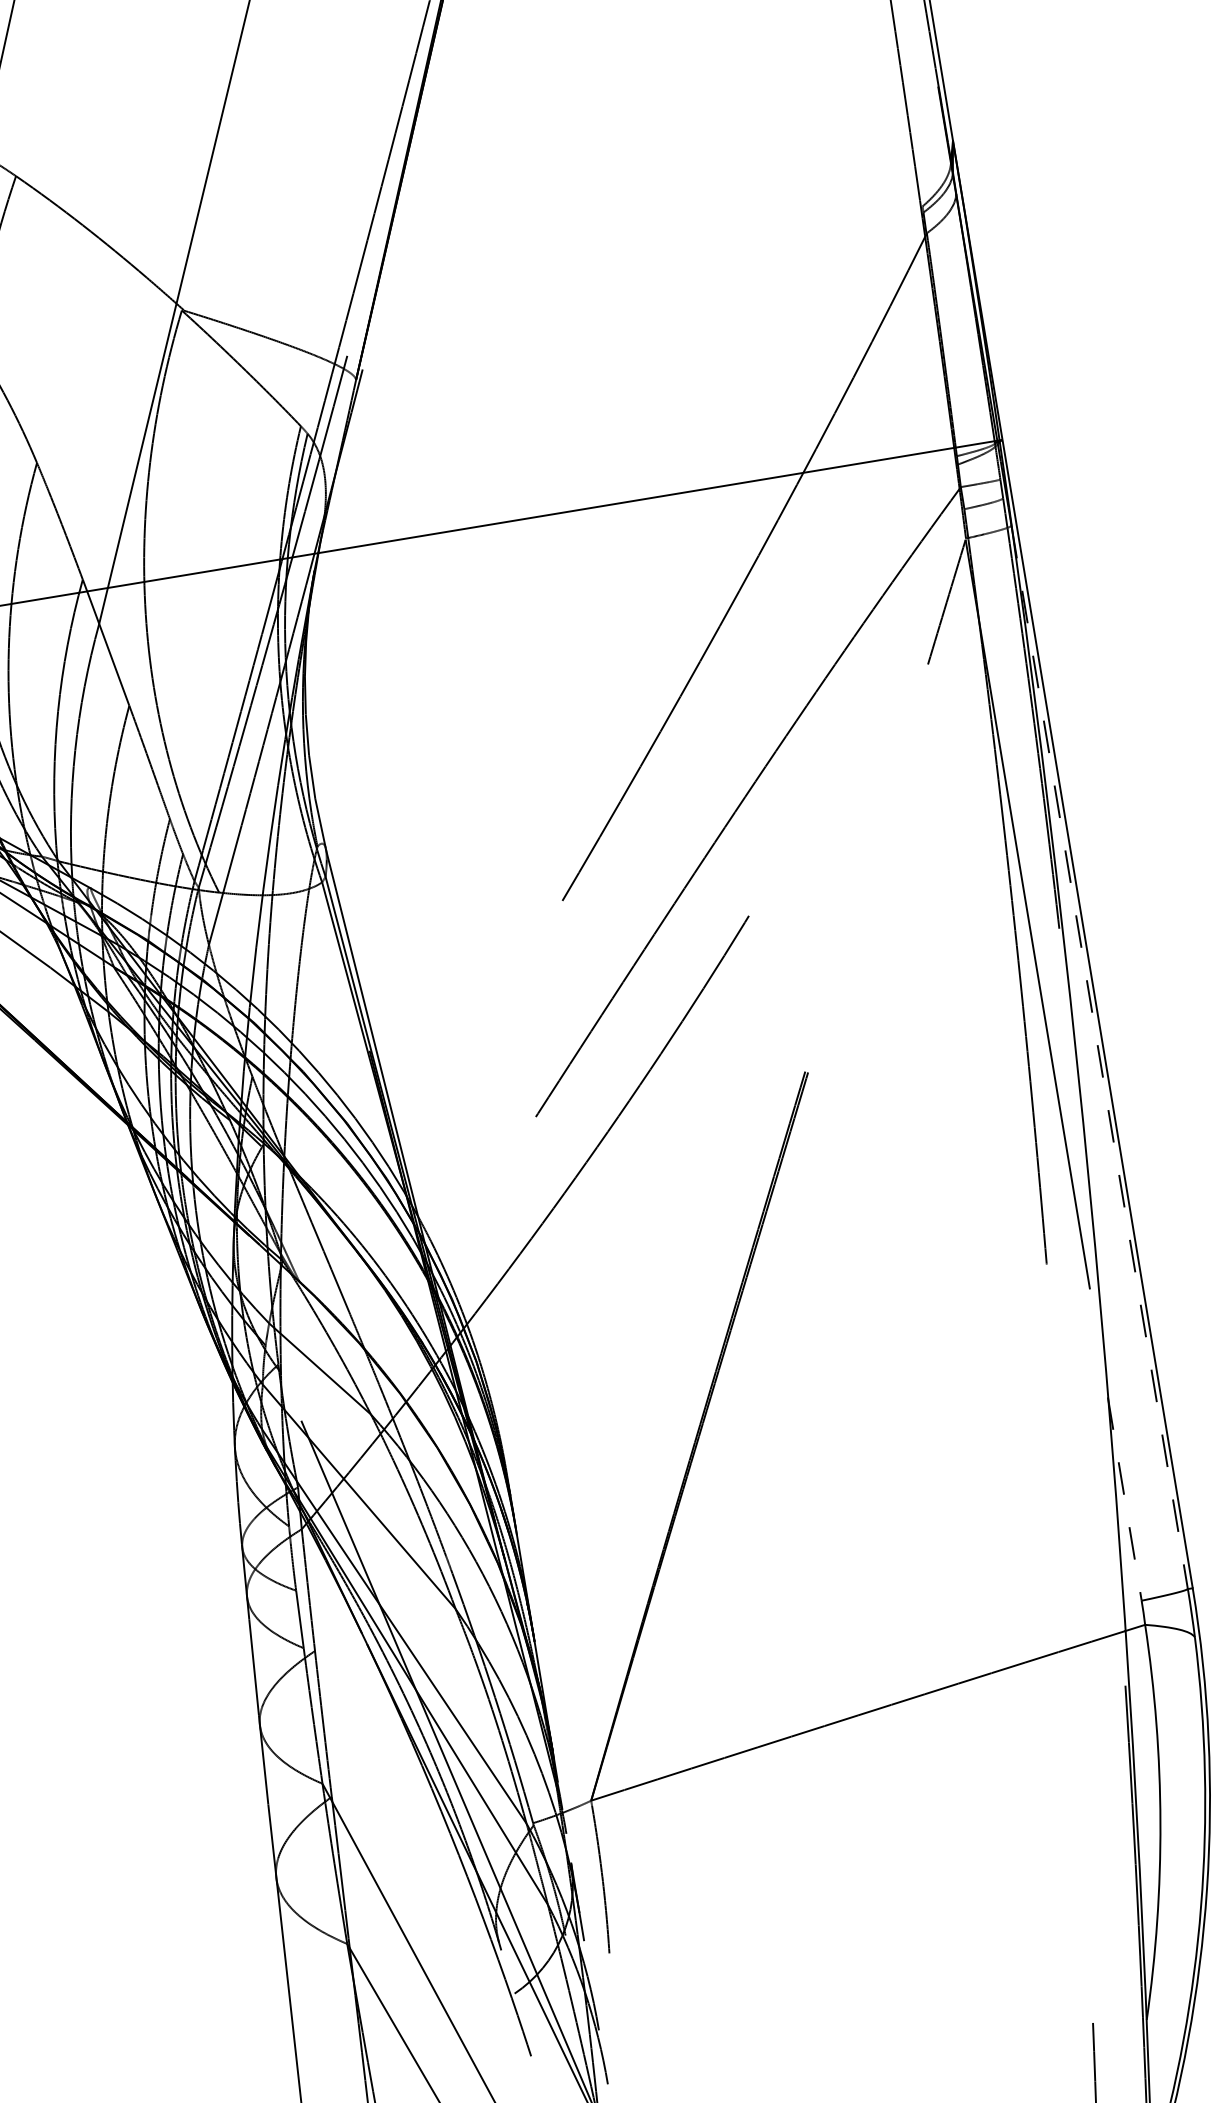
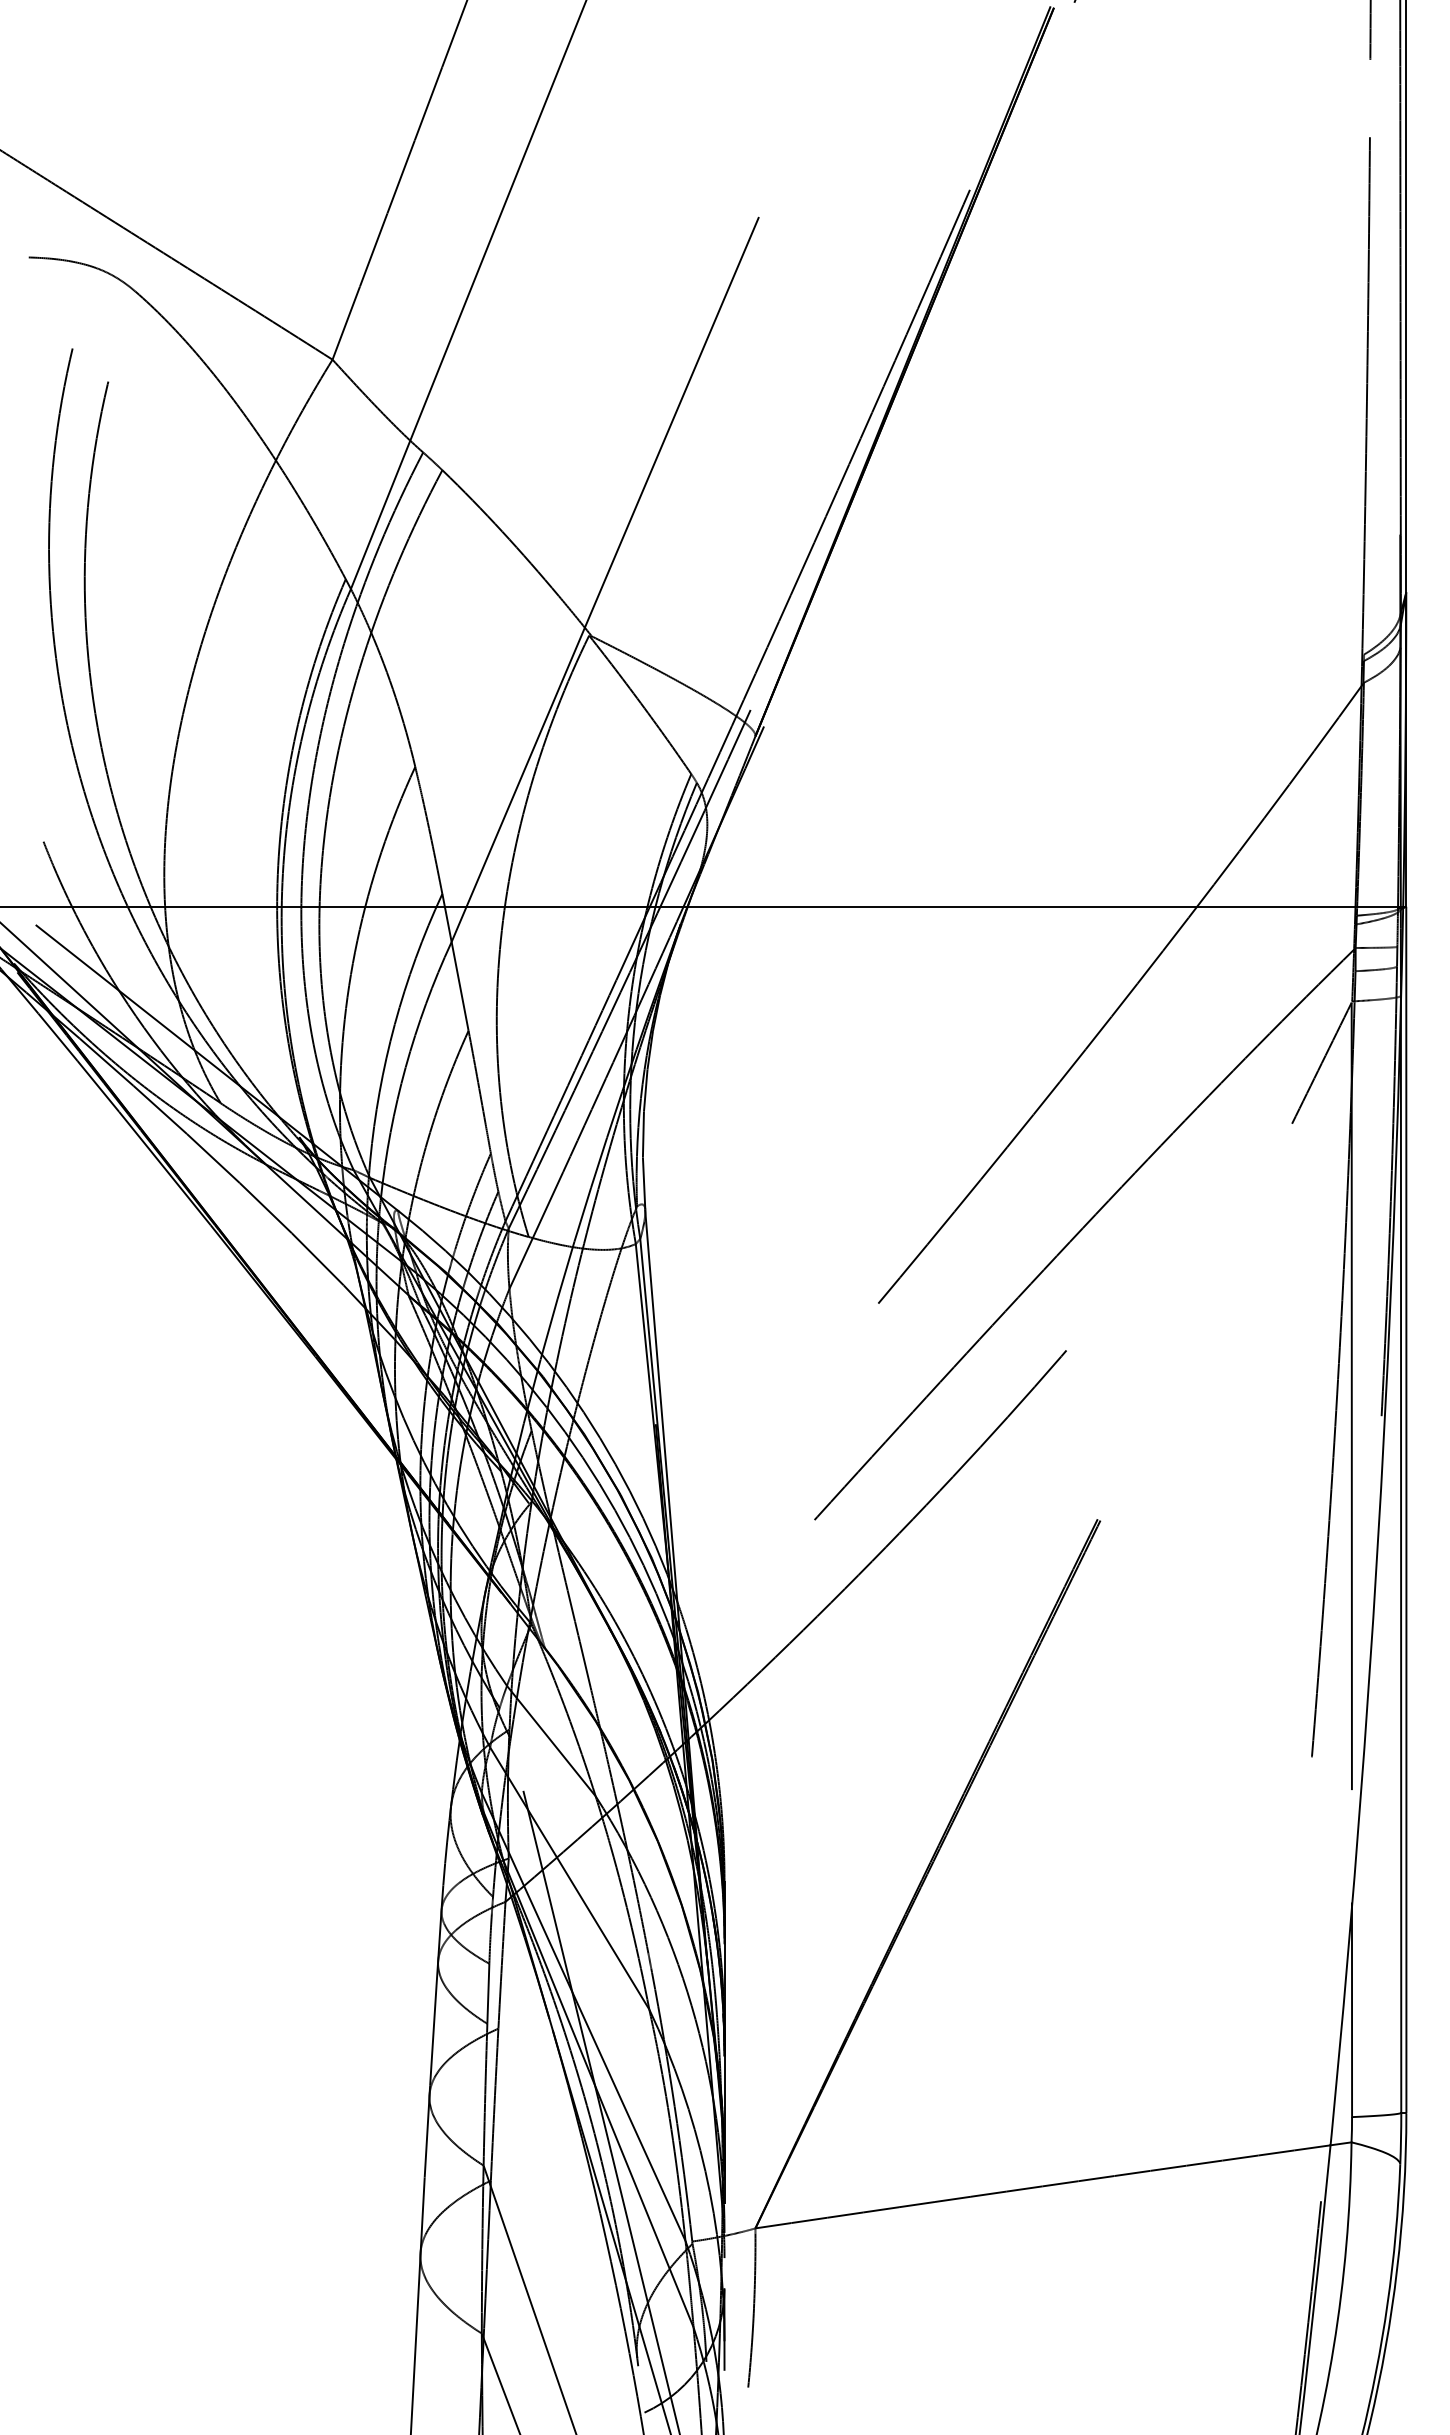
line: (1100, 1058) -> (1401, 1555), dashed -> solid
line: (1125, 1499) -> (1352, 2010), dashed -> solid

